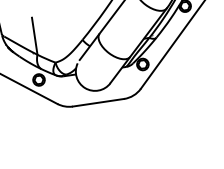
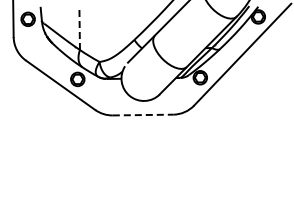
line: (34, 36) -> (79, 28), solid -> dashed
line: (98, 103) -> (143, 115), solid -> dashed

